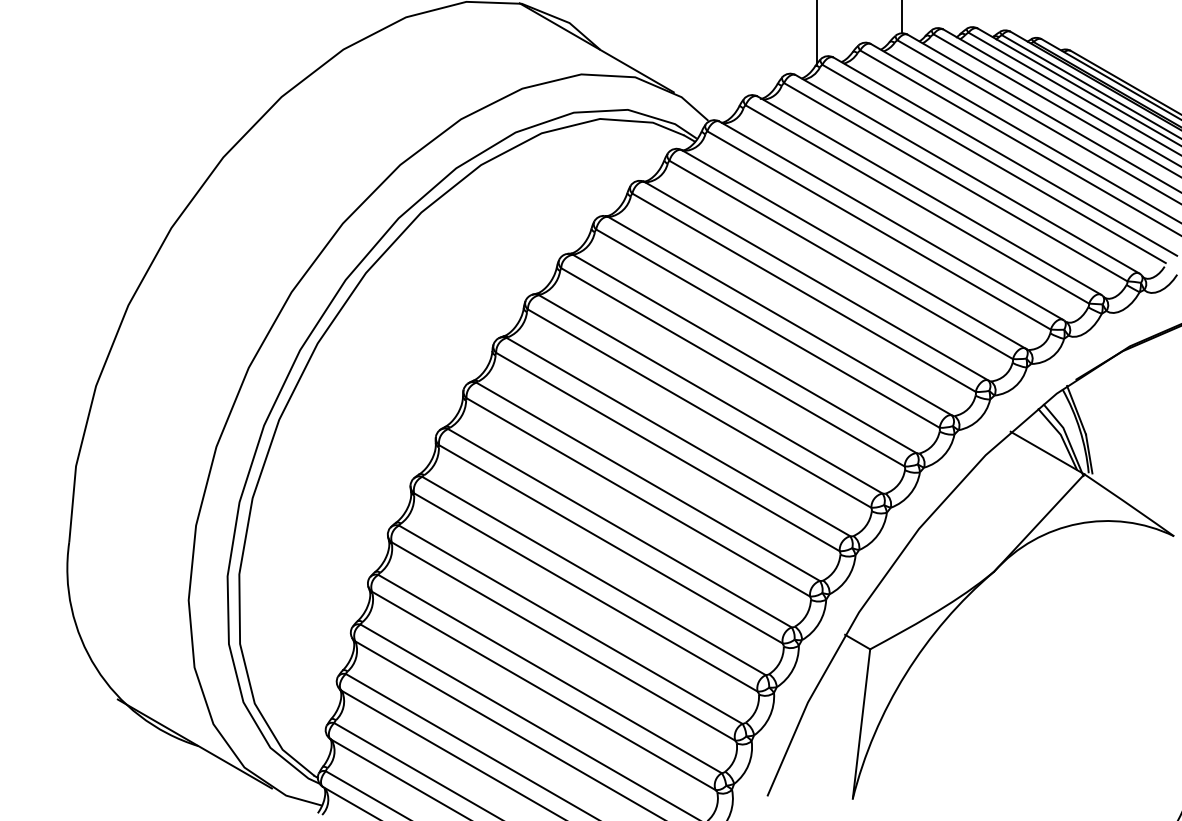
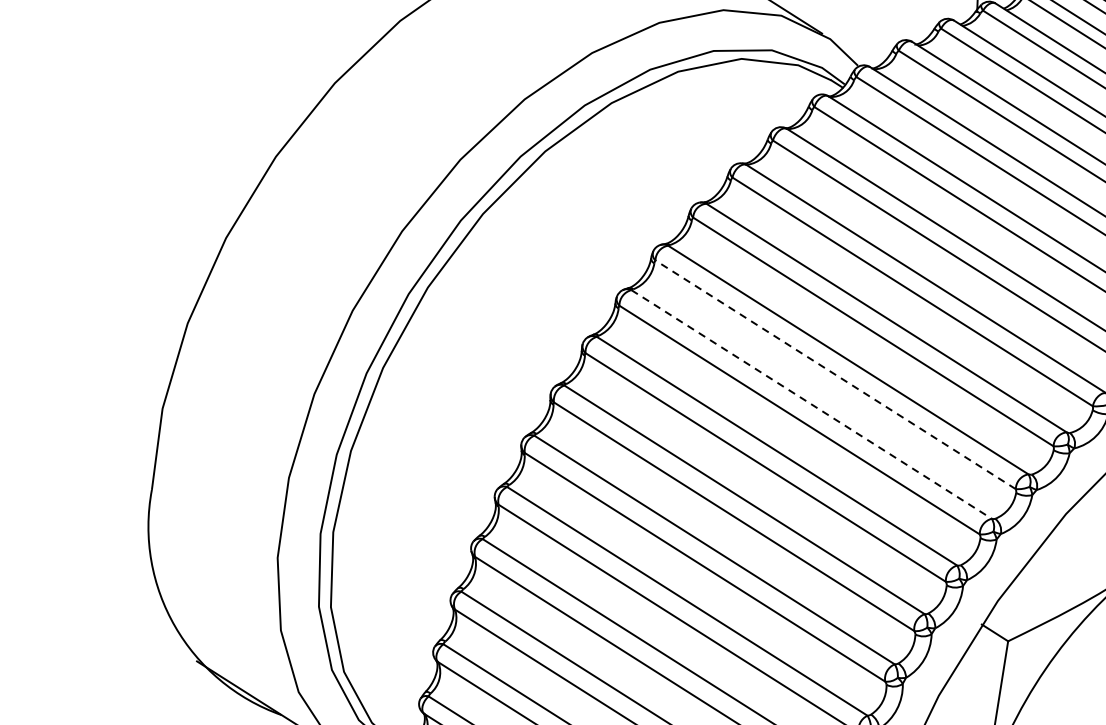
line: (699, 408) -> (835, 374), solid -> dashed
line: (678, 437) -> (811, 404), solid -> dashed

